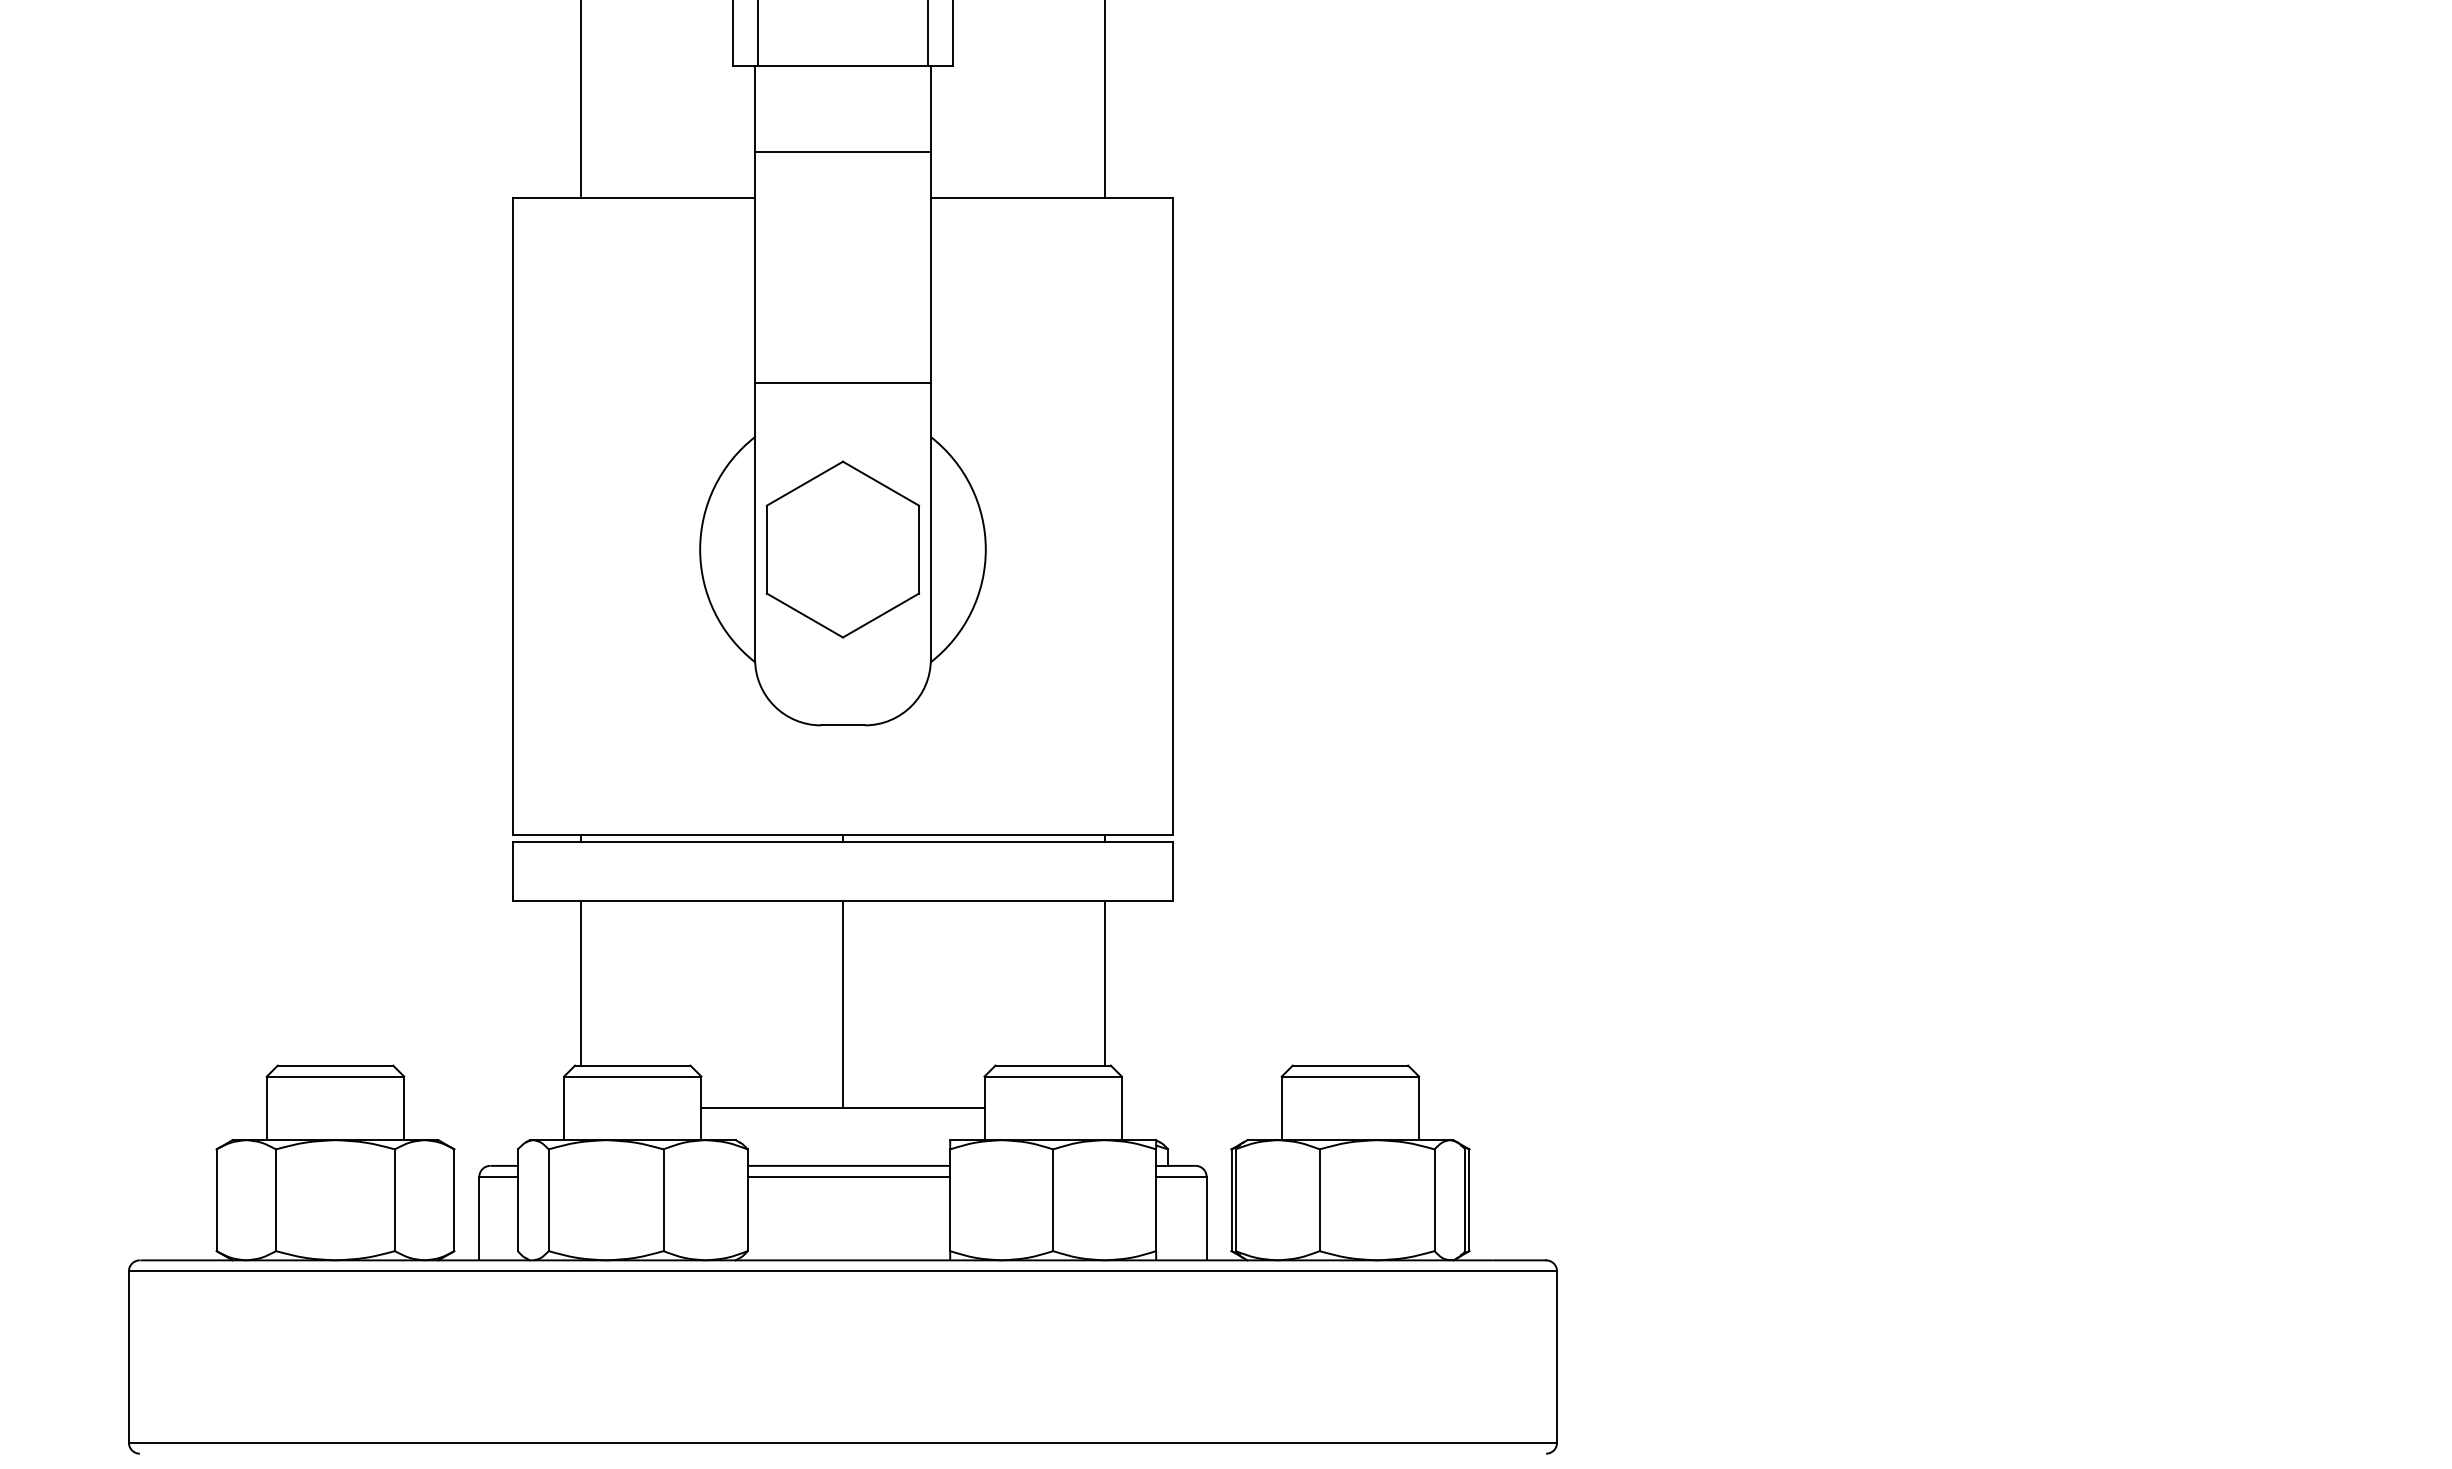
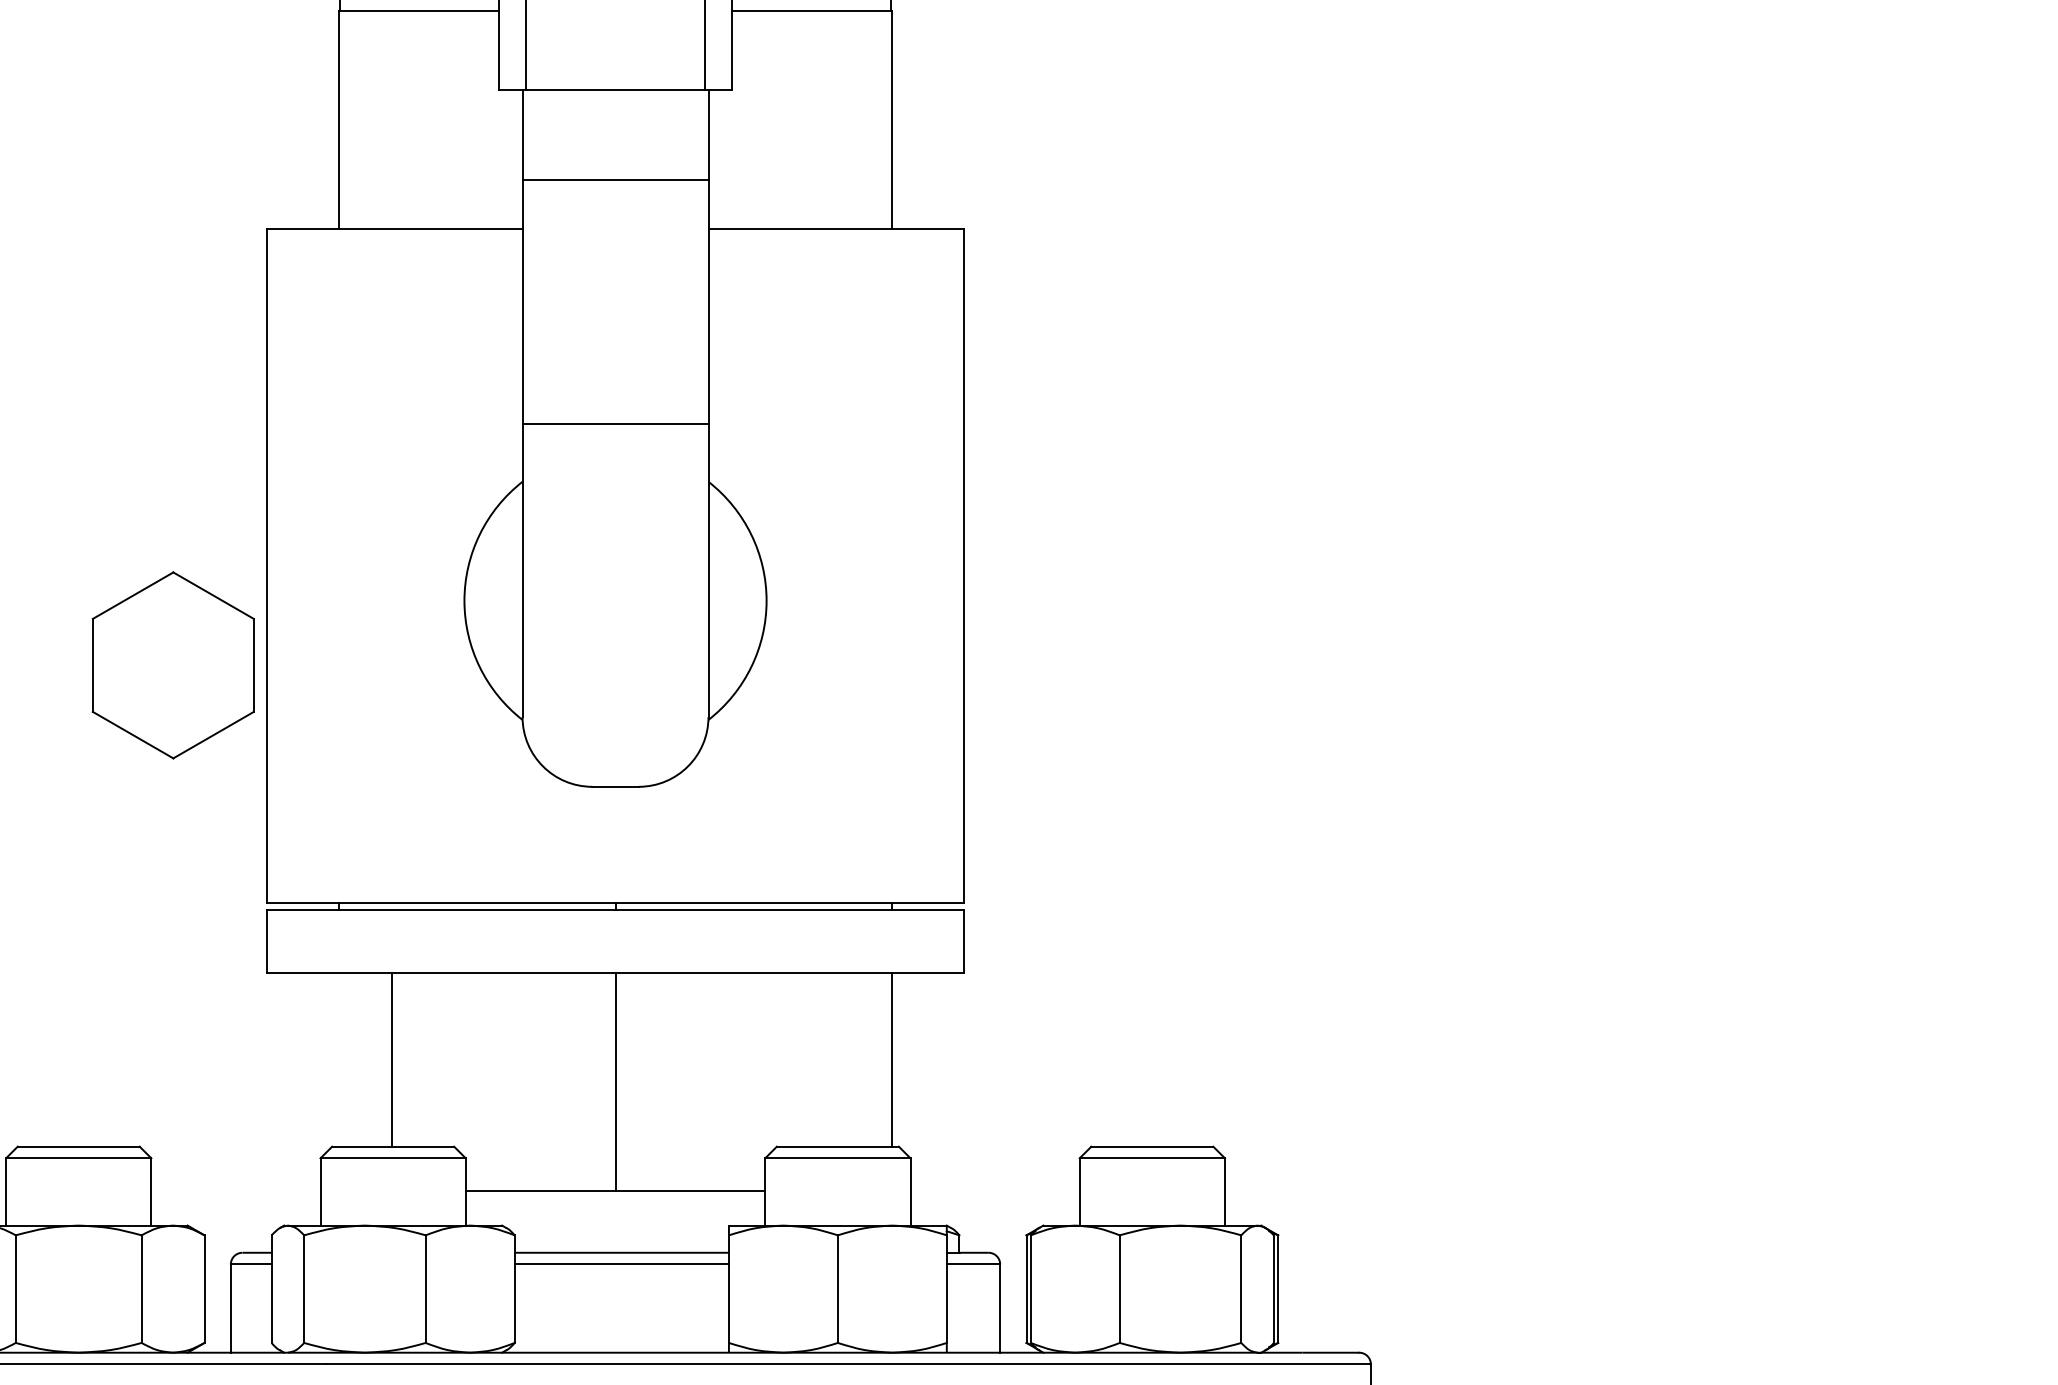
part: (842, 549) -> (172, 665), moved
line: (581, 983) -> (391, 1059), moved

